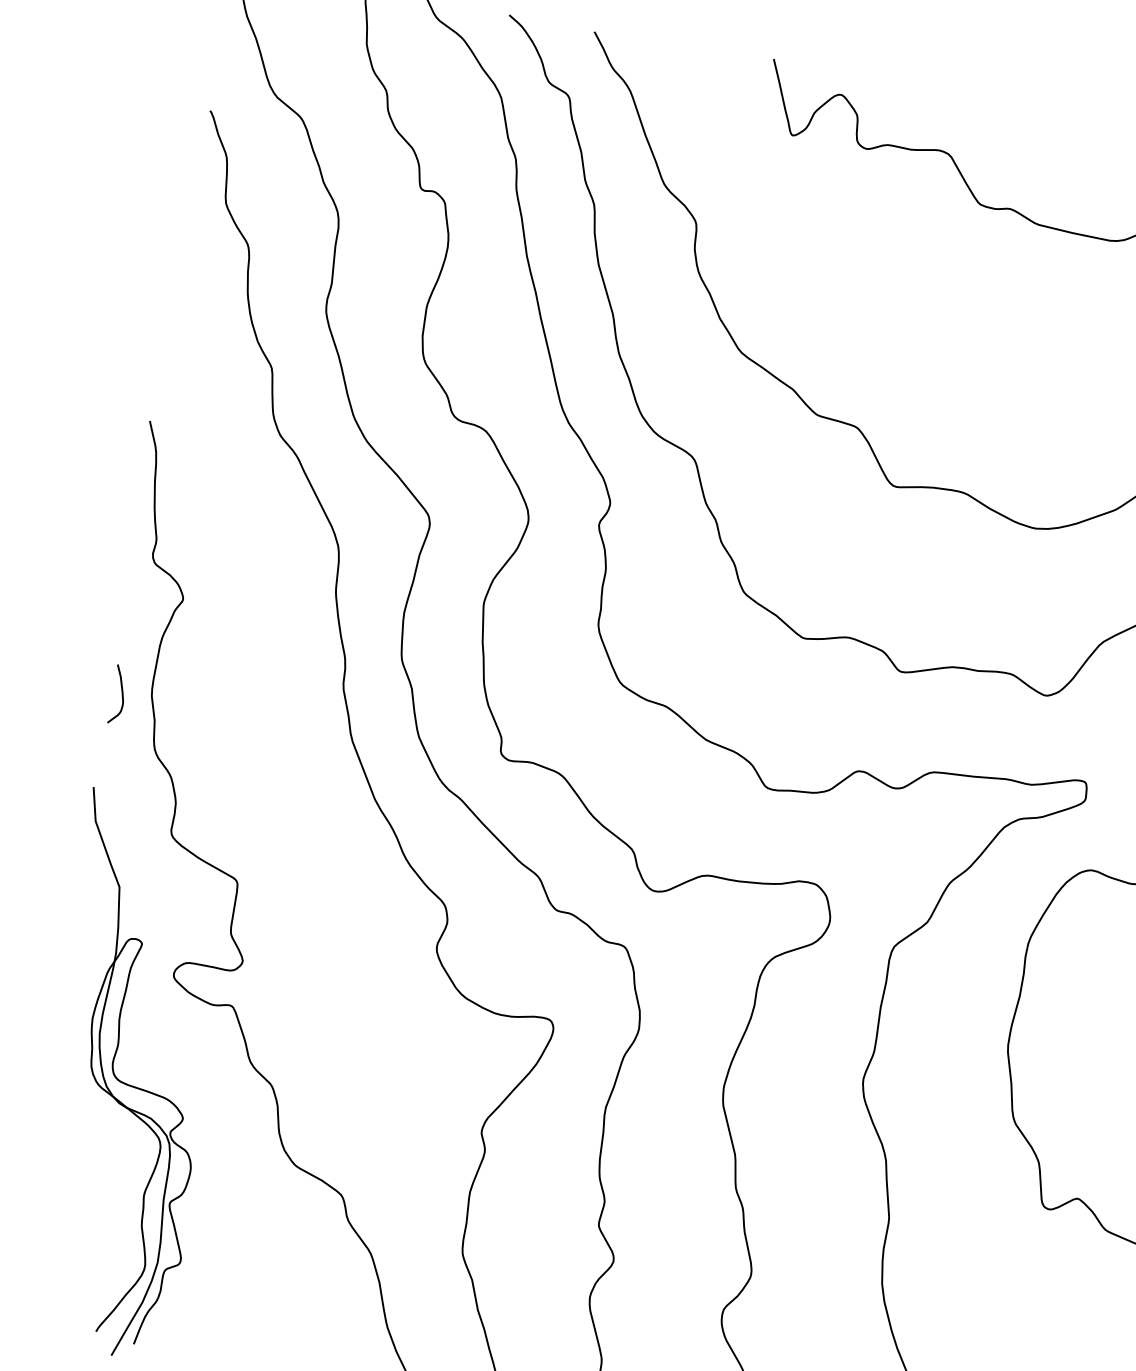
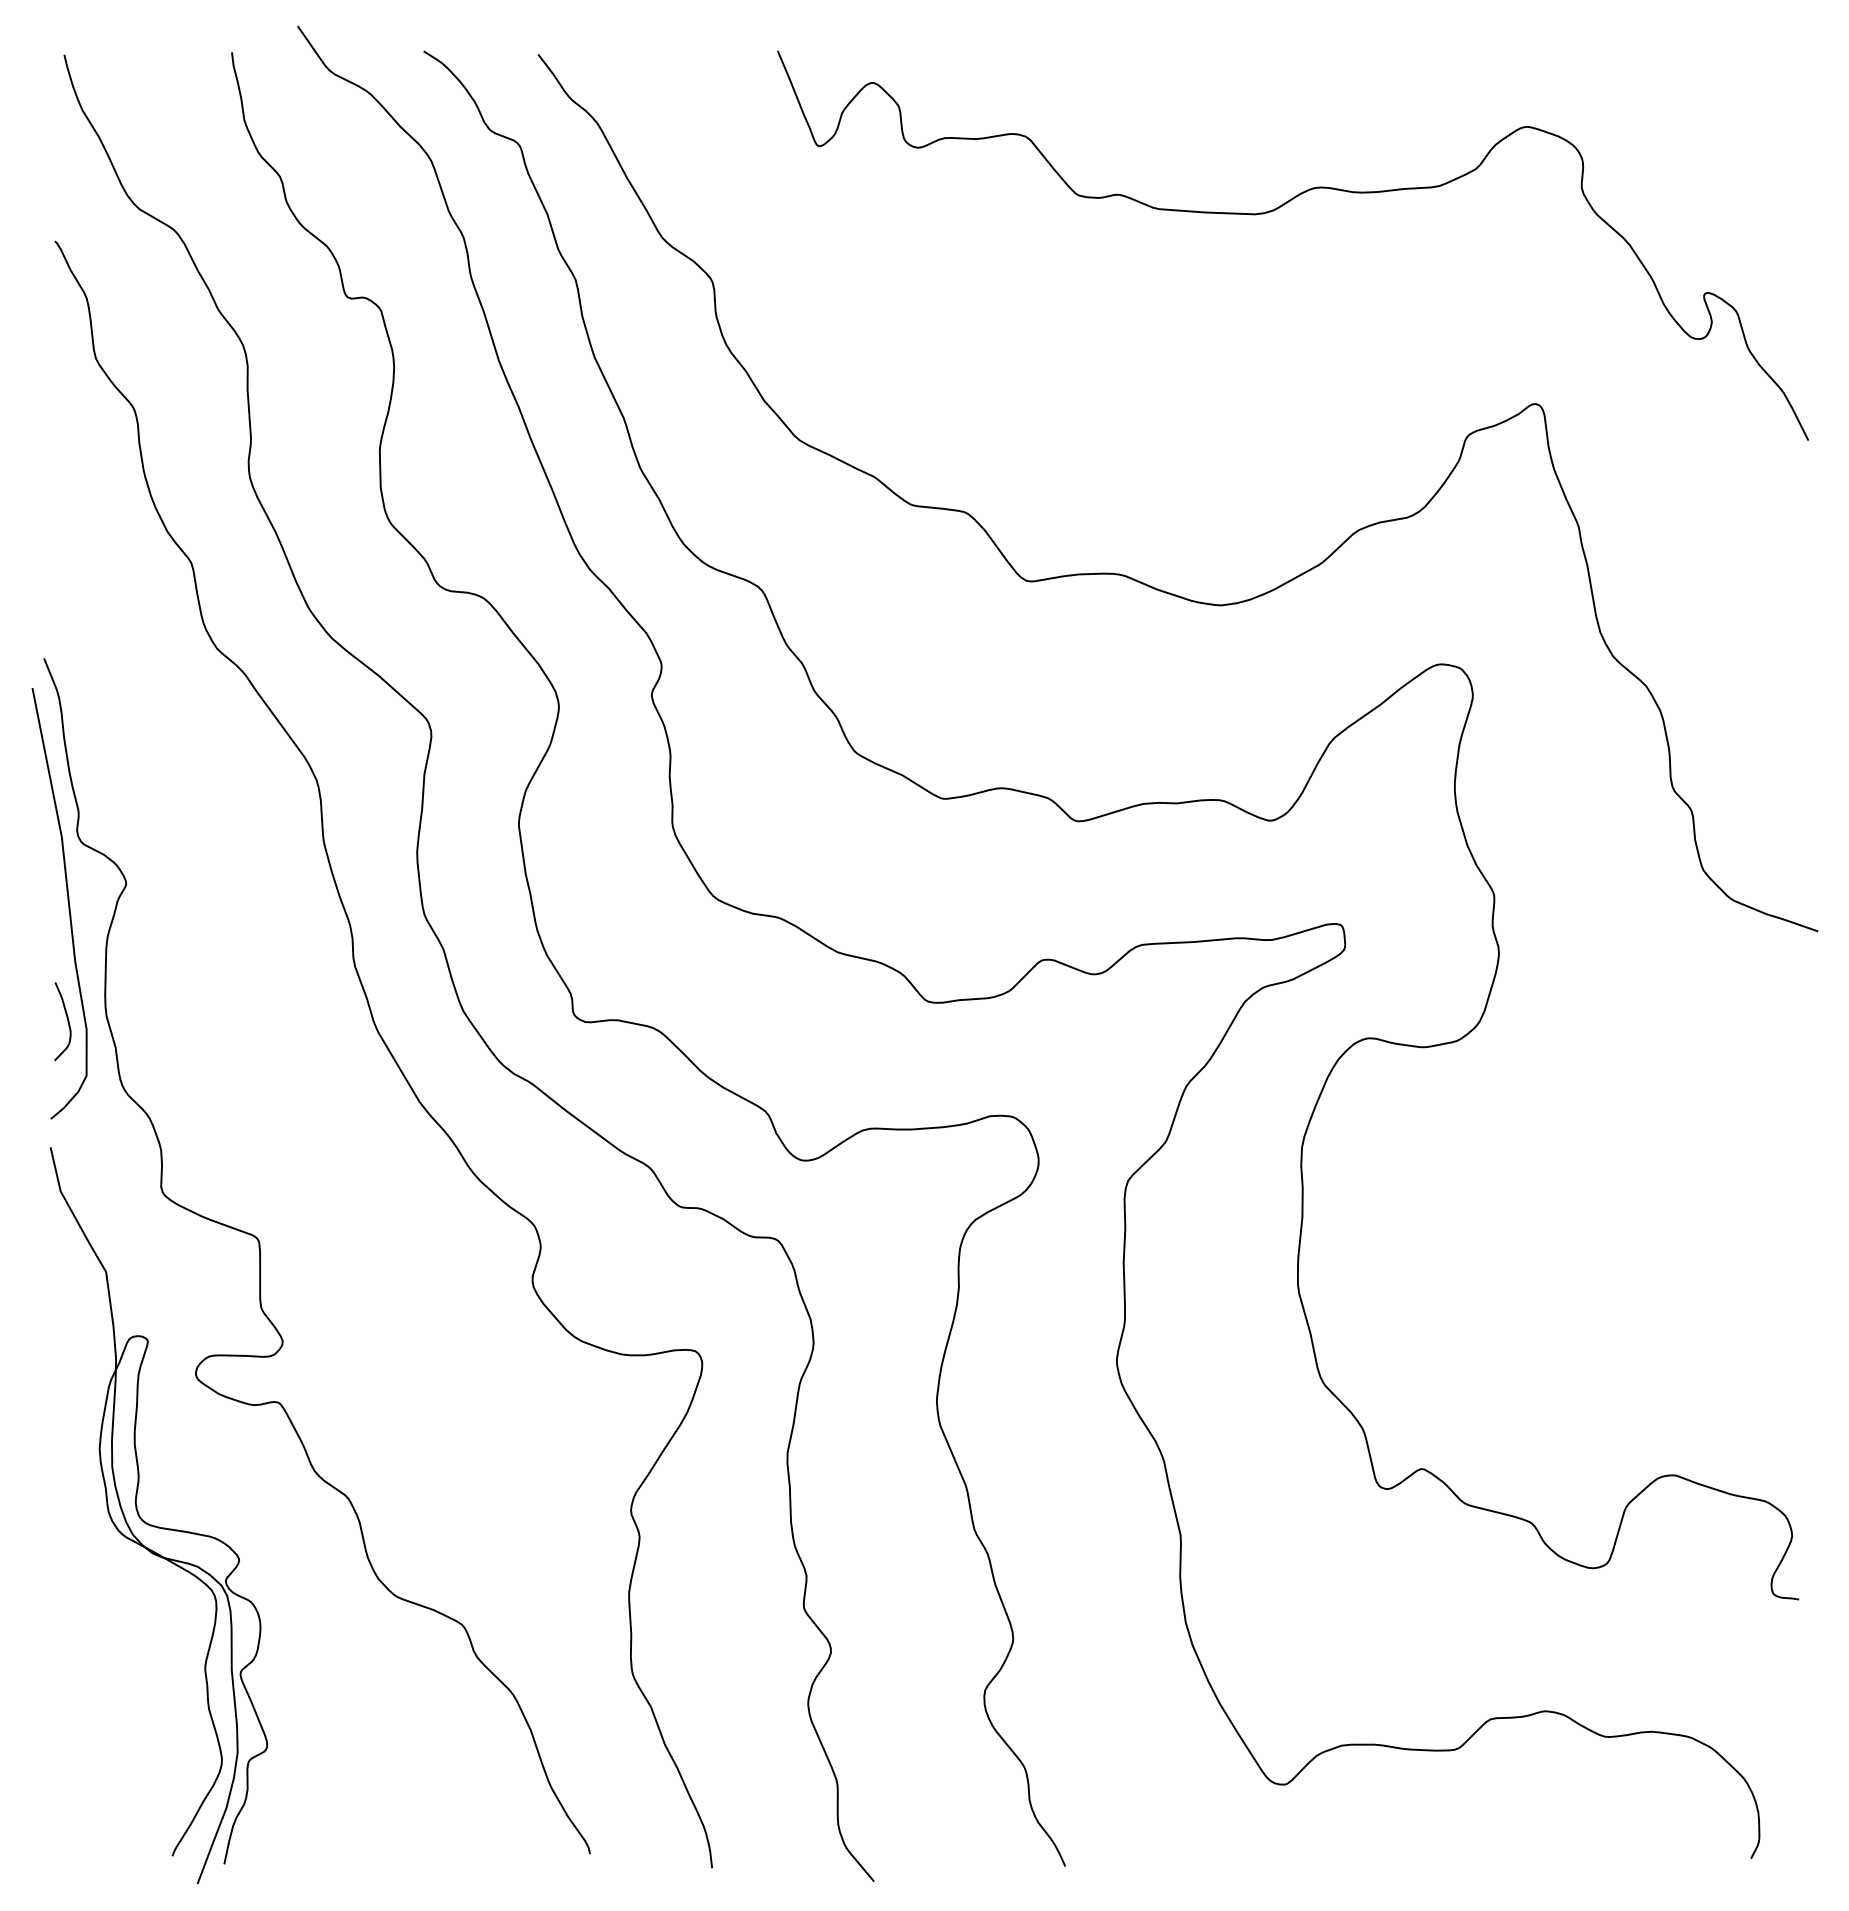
curve: (136, 605) -> (67, 901), added

